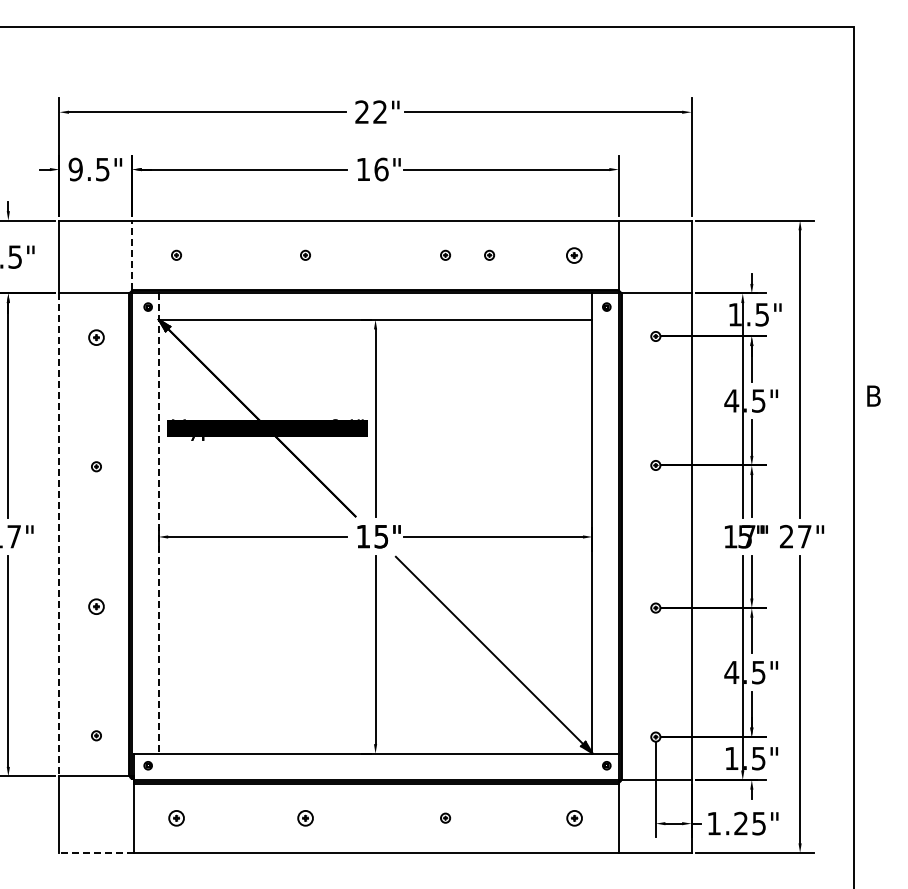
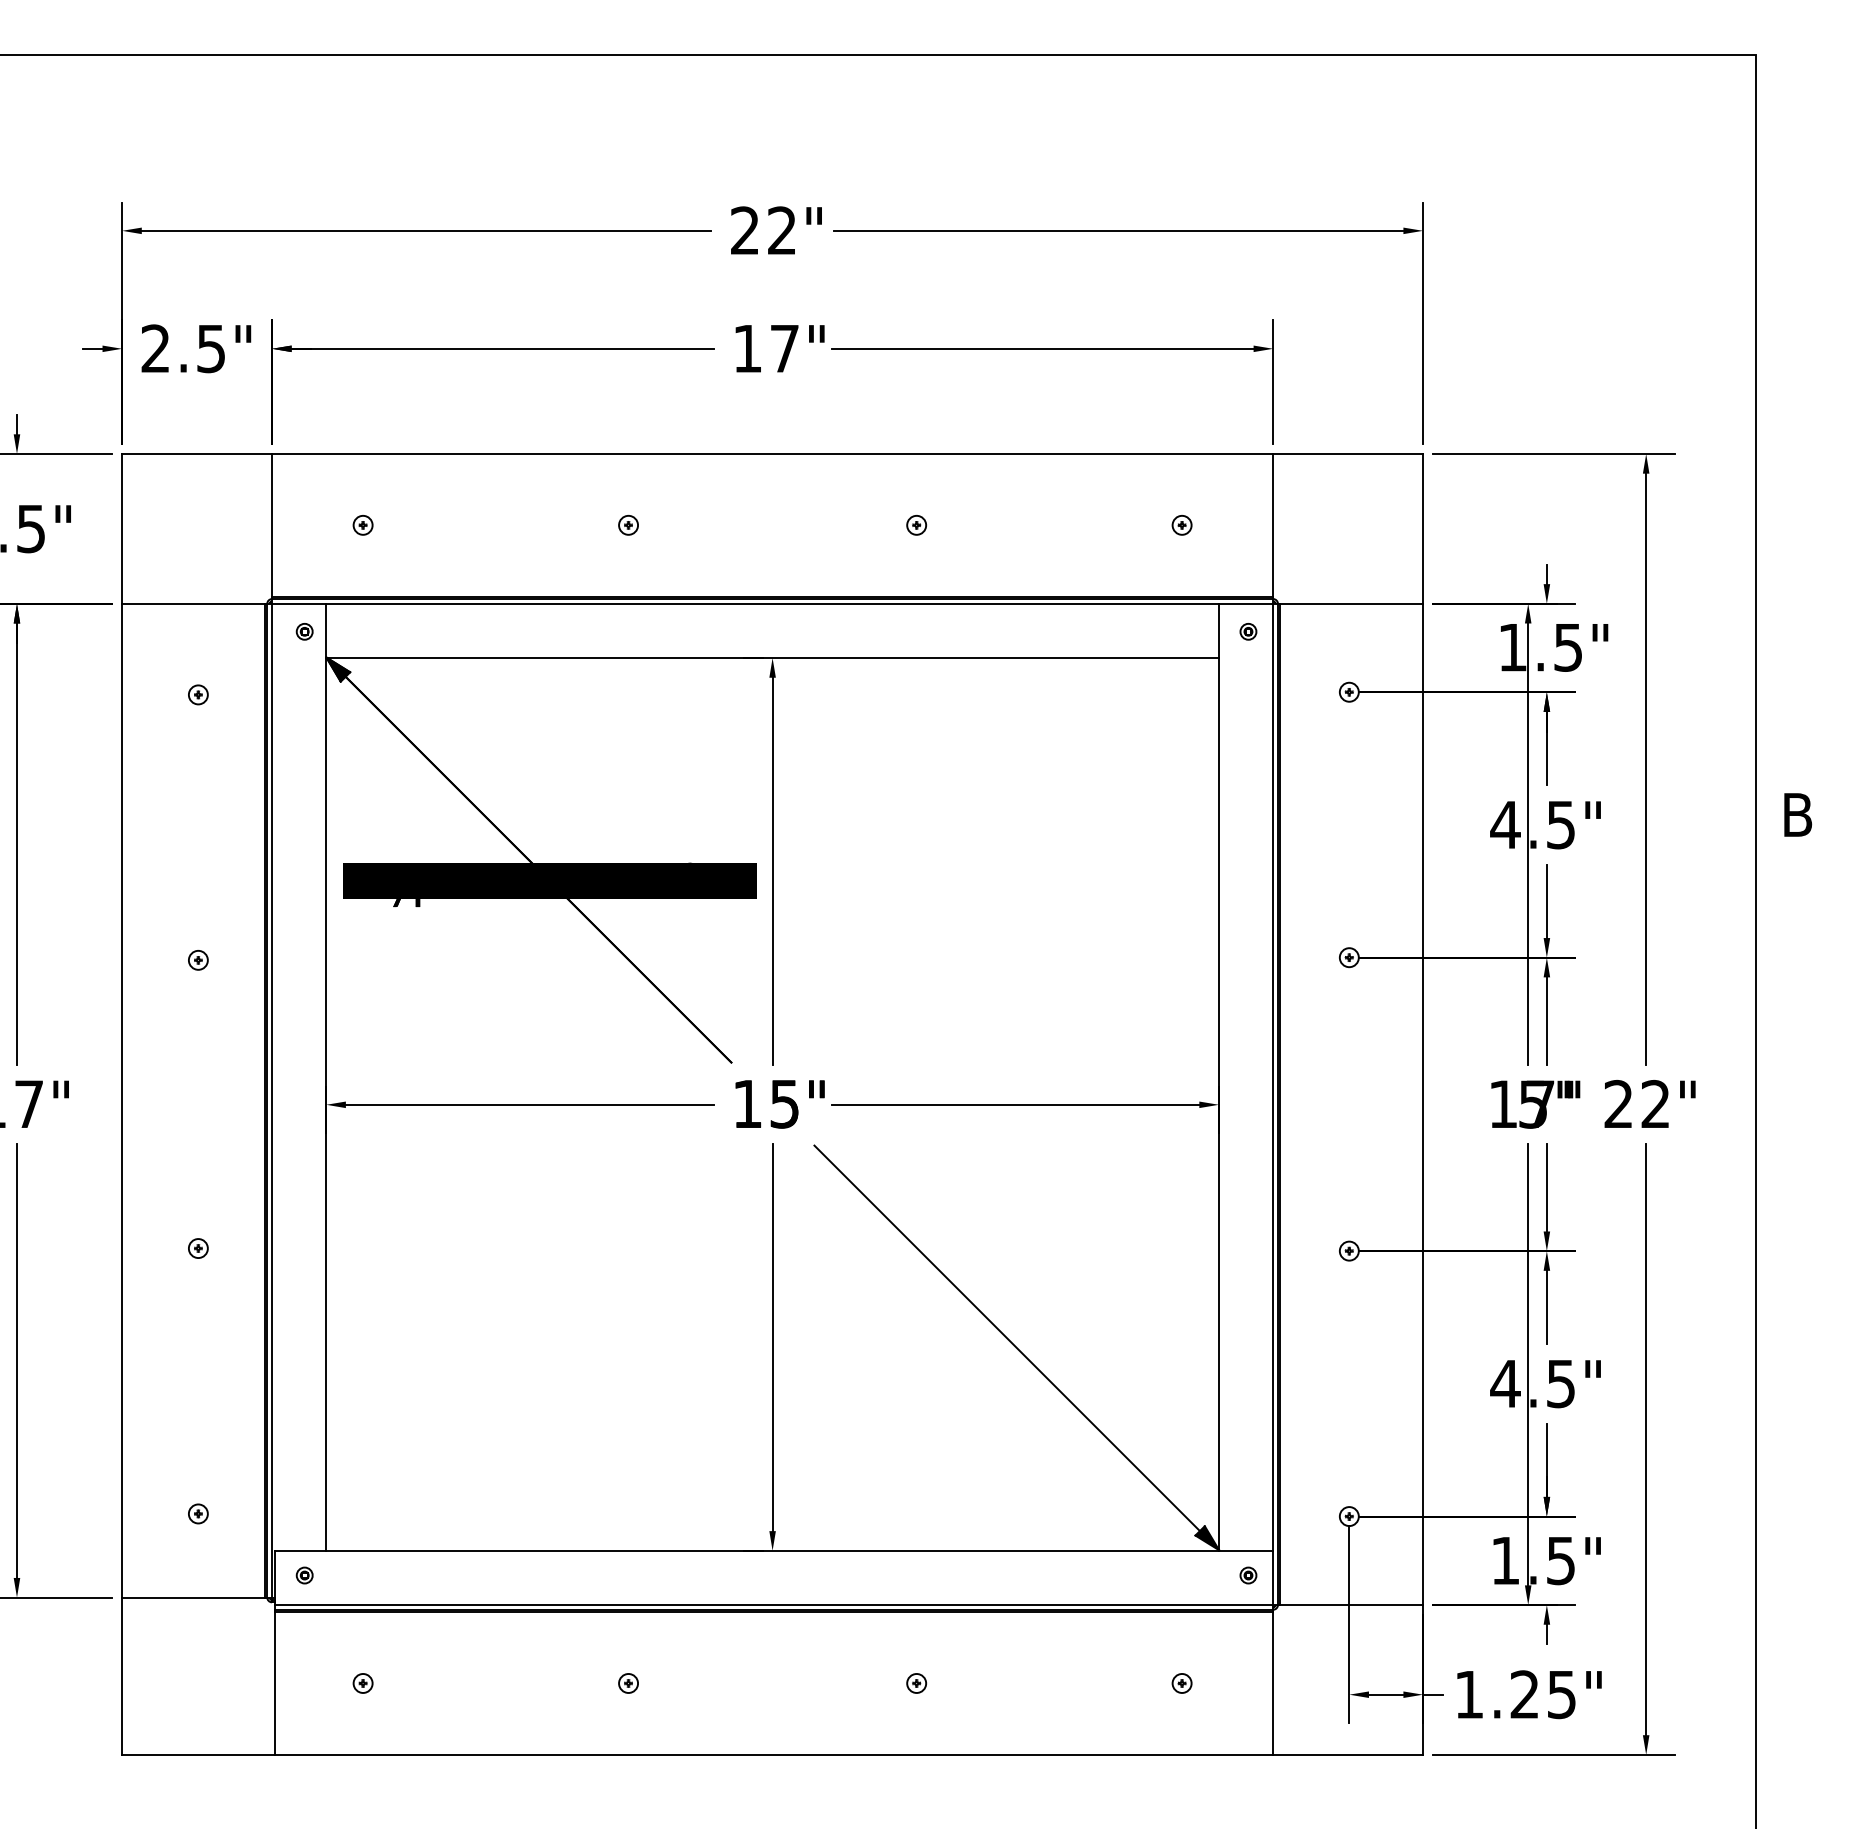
text: (75, 169) -> (155, 348), 9.5" -> 2.5"
text: (381, 169) -> (784, 348), 16" -> 17"
part: (489, 254) -> (1007, 523), removed
part: (574, 254) -> (1181, 523), size x0.62
line: (132, 255) -> (272, 525), dashed -> solid
part: (96, 337) -> (198, 694), size x0.62
line: (158, 524) -> (325, 1079), dashed -> solid
line: (59, 535) -> (122, 1101), dashed -> solid
text: (804, 536) -> (1655, 1103), 27" -> 22"
part: (96, 606) -> (198, 1247), size x0.62
part: (176, 817) -> (362, 1682), size x0.62
part: (305, 817) -> (628, 1682), size x0.62
part: (574, 817) -> (1181, 1682), size x0.62
line: (96, 852) -> (198, 1754), dashed -> solid

